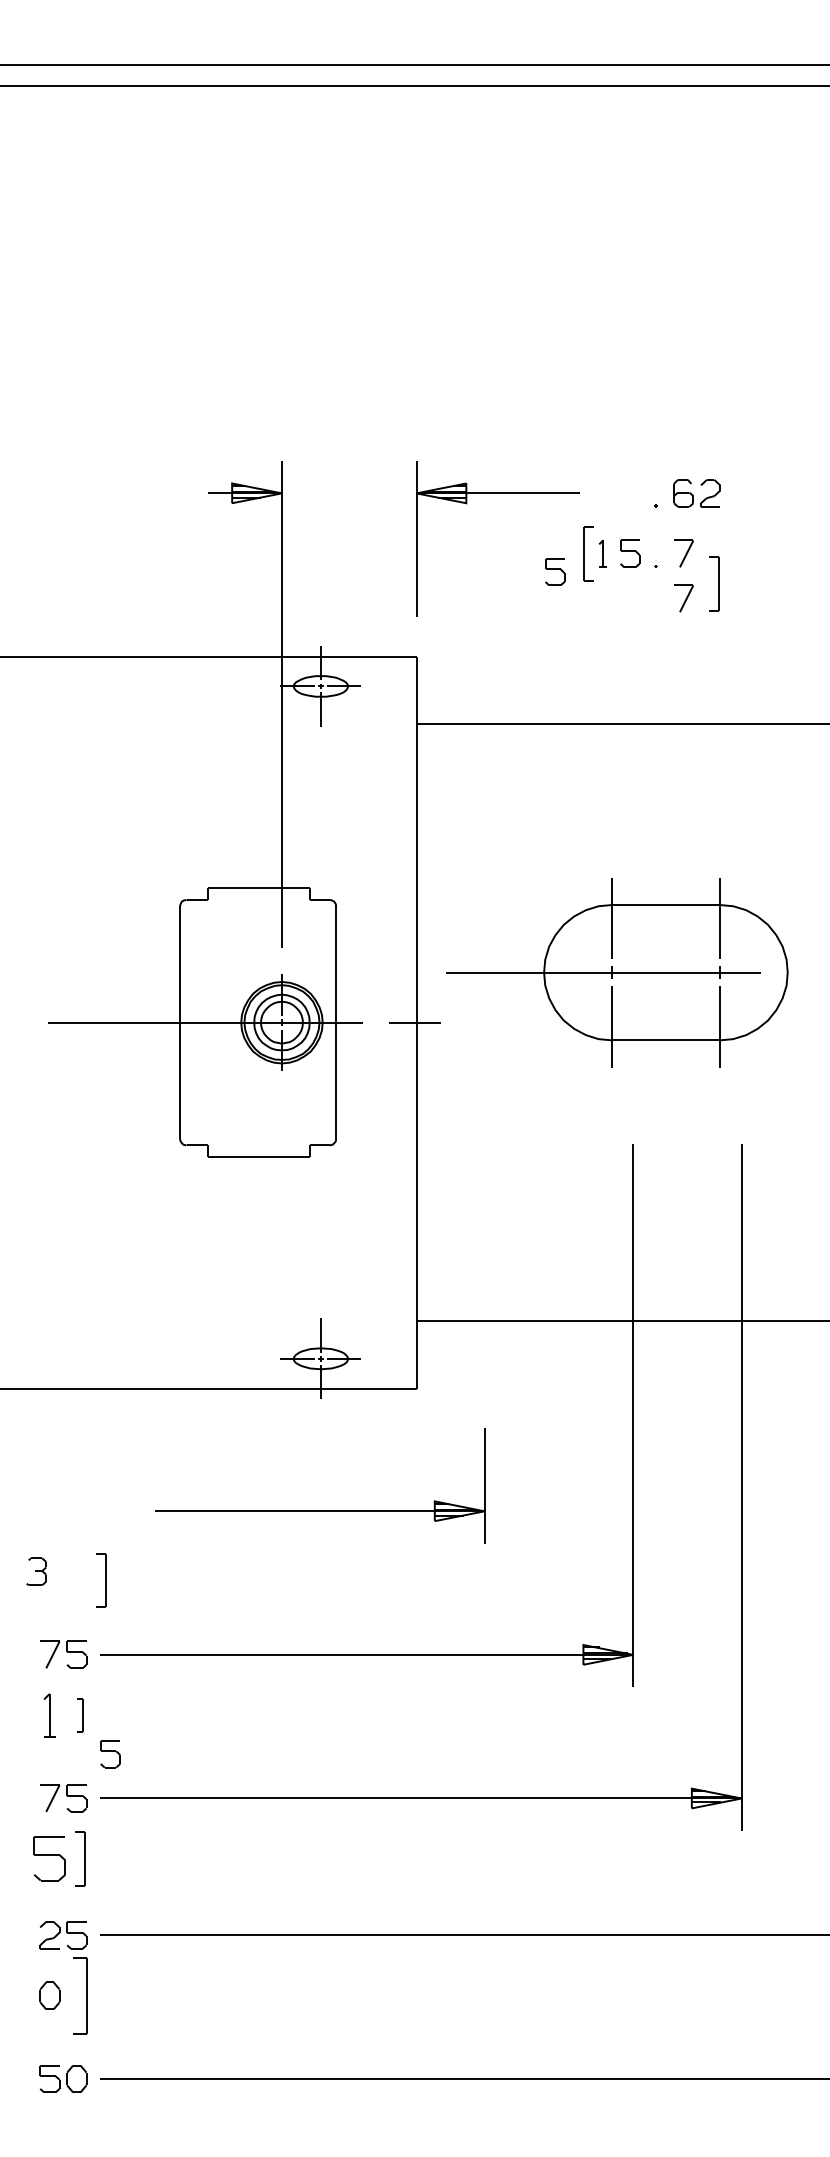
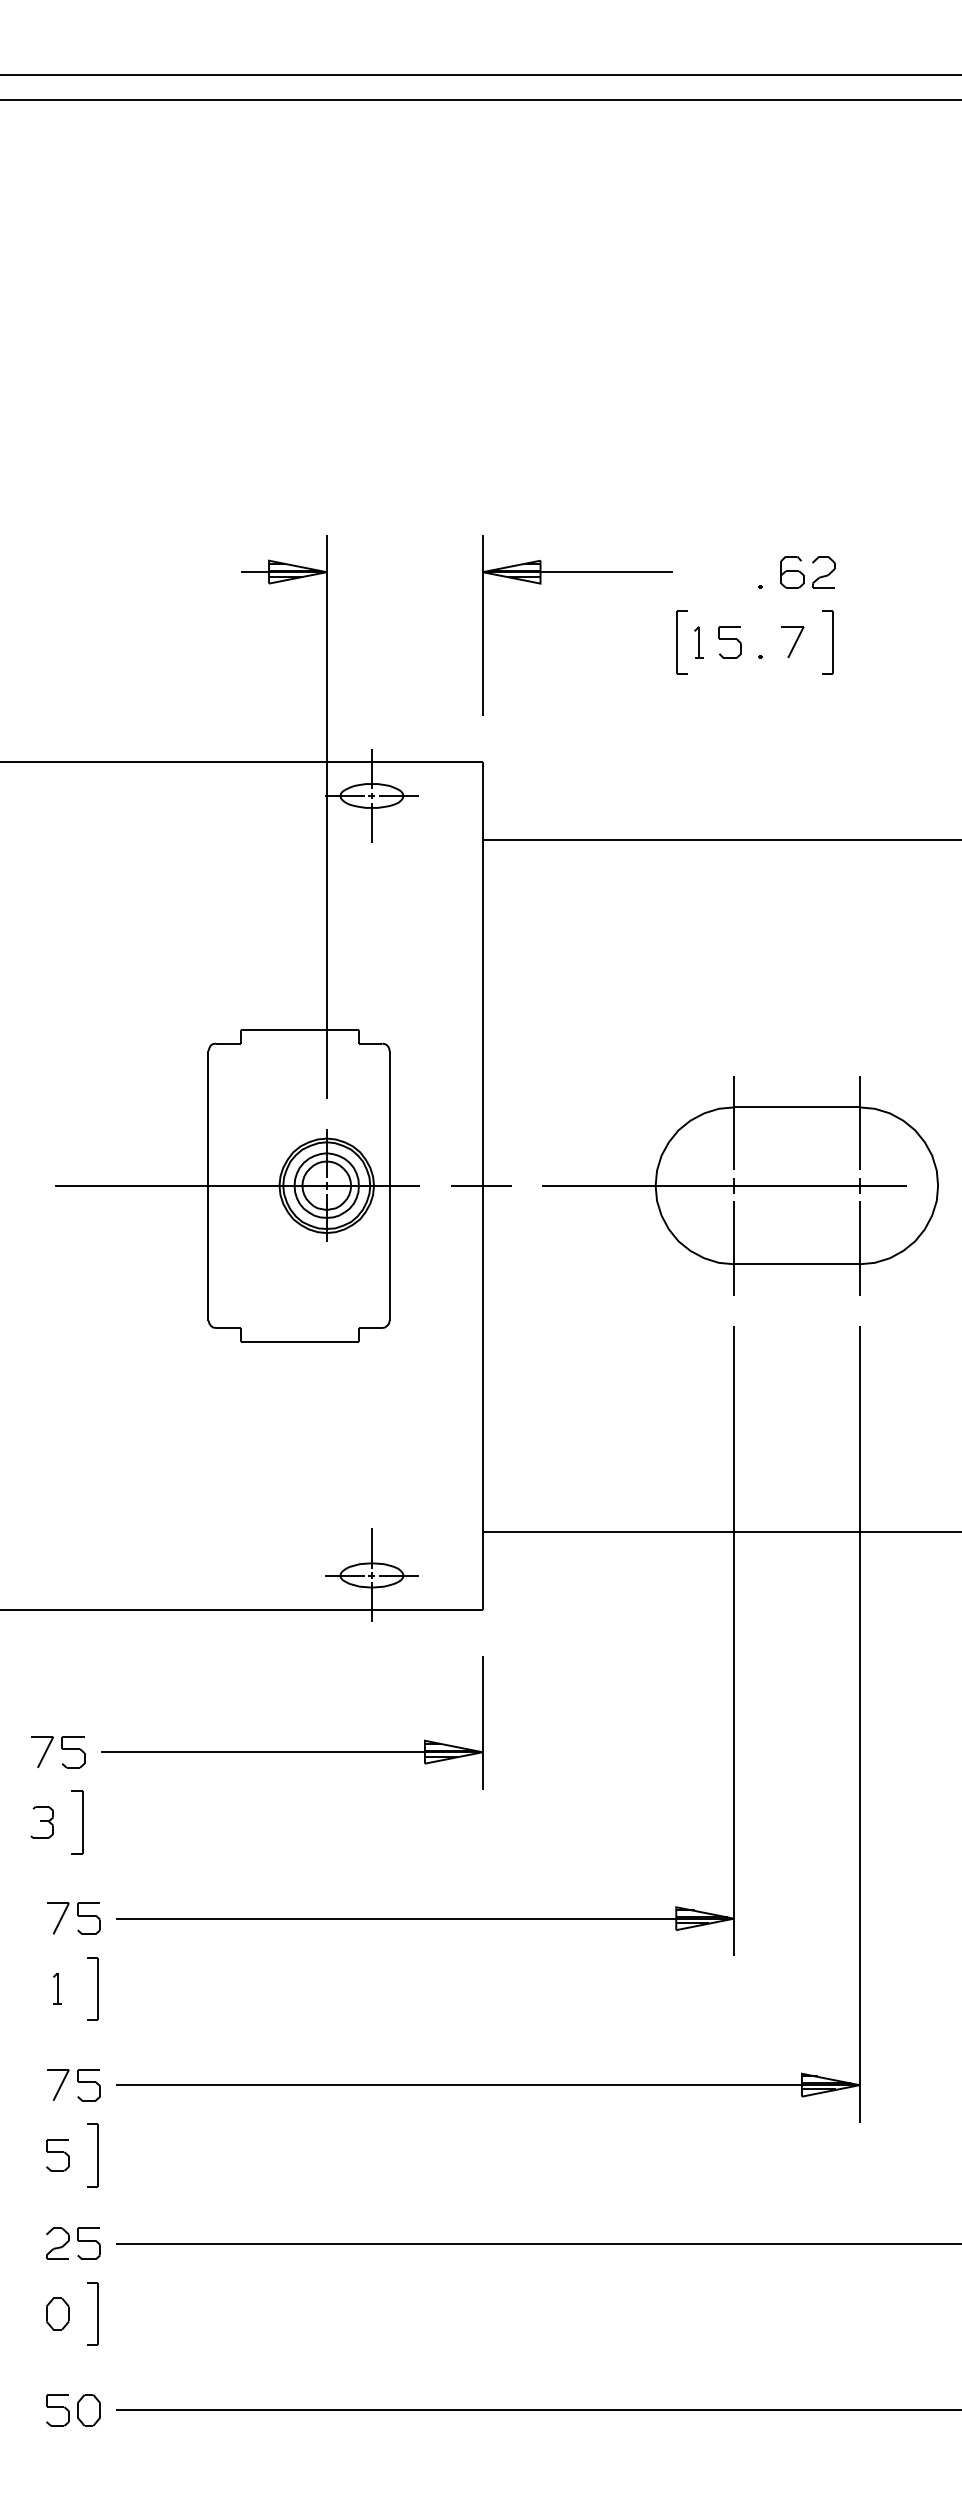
part: (554, 572) -> (642, 663), removed
part: (713, 584) -> (827, 642), moved
part: (683, 598) -> (792, 693), removed
part: (617, 972) -> (740, 1185), moved
part: (320, 1510) -> (292, 1751), moved
part: (50, 1511) -> (58, 1752), added
part: (101, 1580) -> (77, 1822), moved
part: (49, 1715) -> (57, 1988), size x0.62
part: (79, 1715) -> (92, 1988), size x1.67
part: (110, 1753) -> (127, 2033), removed
part: (49, 1859) -> (57, 2155), size x0.62
part: (79, 1995) -> (92, 2313), size x0.71

